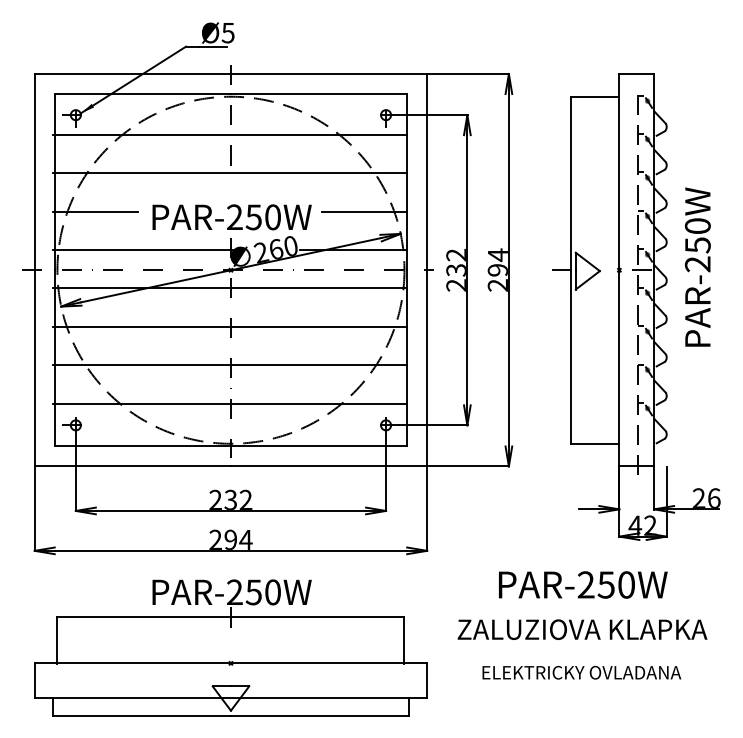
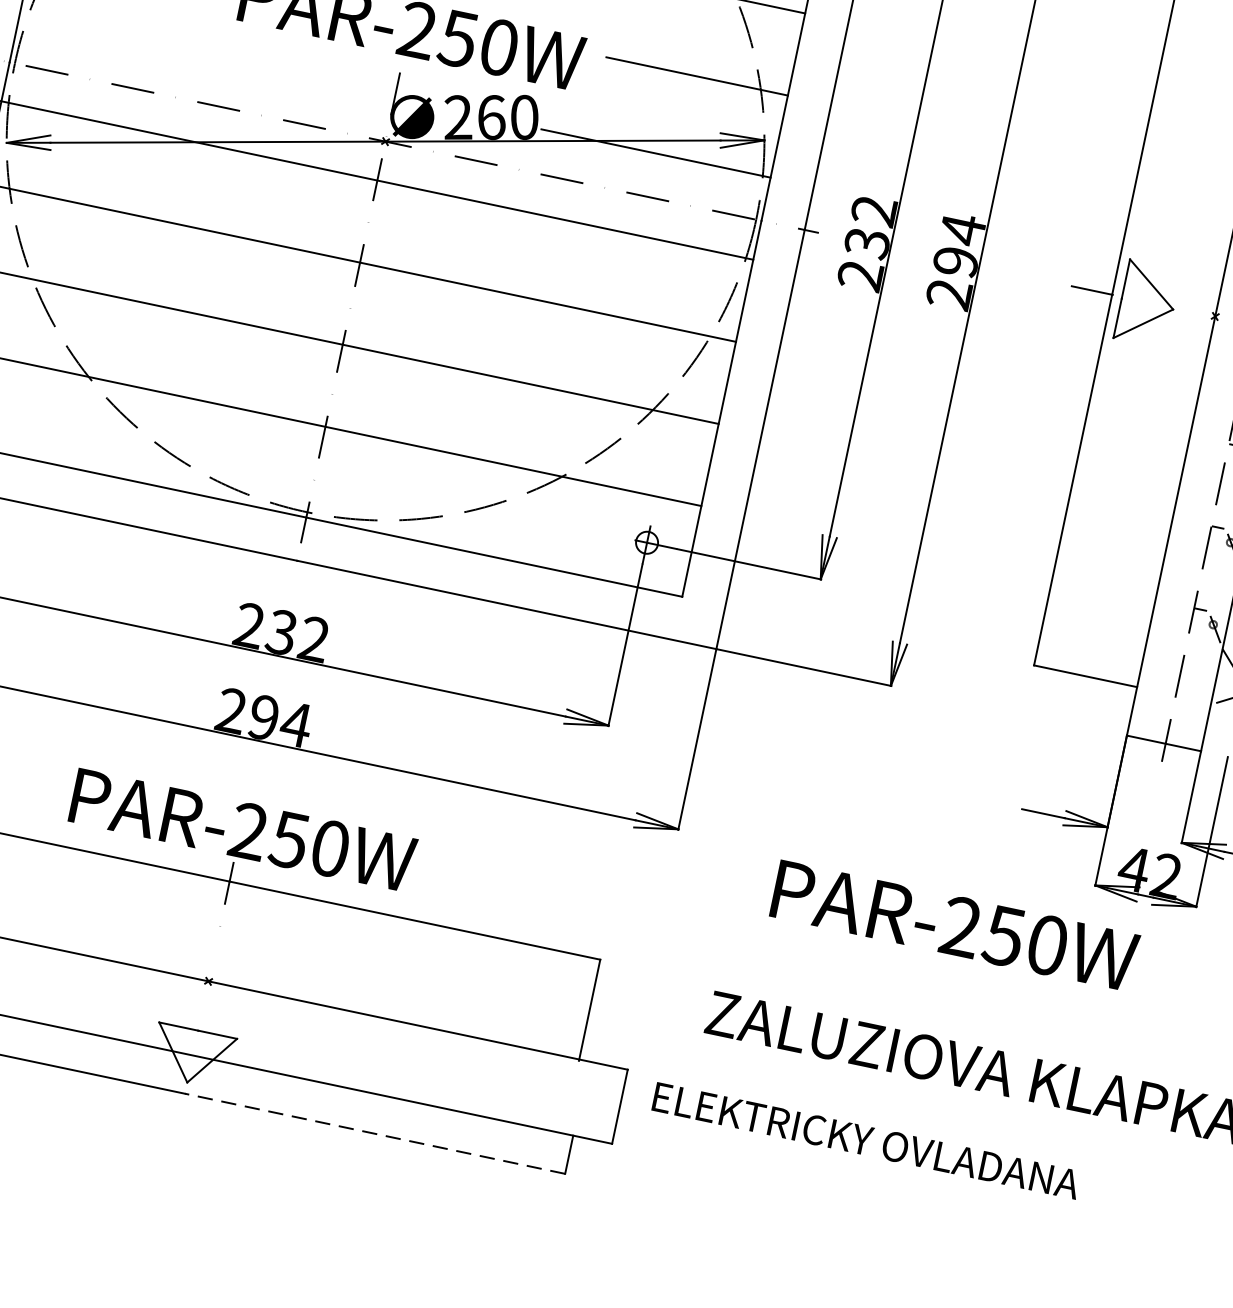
line: (143, 250) -> (207, 60), removed
text: (583, 584) -> (955, 924), moved
text: (581, 672) -> (865, 1140), moved
line: (319, 715) -> (374, 1132), solid -> dashed

